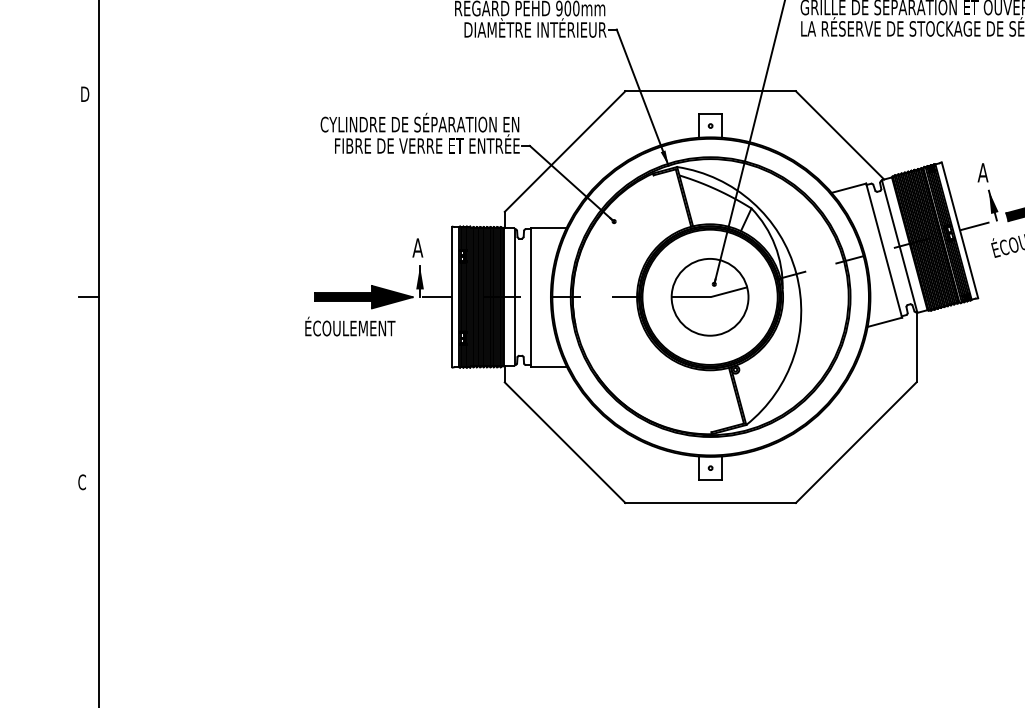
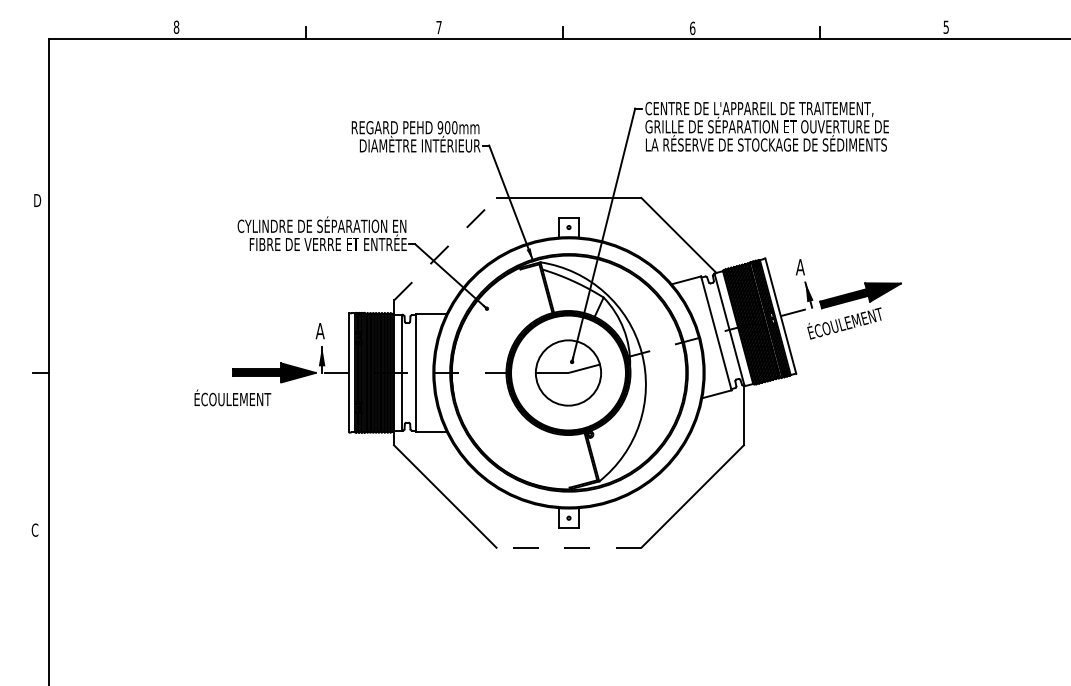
line: (565, 150) -> (445, 248), solid -> dashed
text: (349, 326) -> (232, 397), moved
line: (710, 502) -> (568, 547), solid -> dashed

